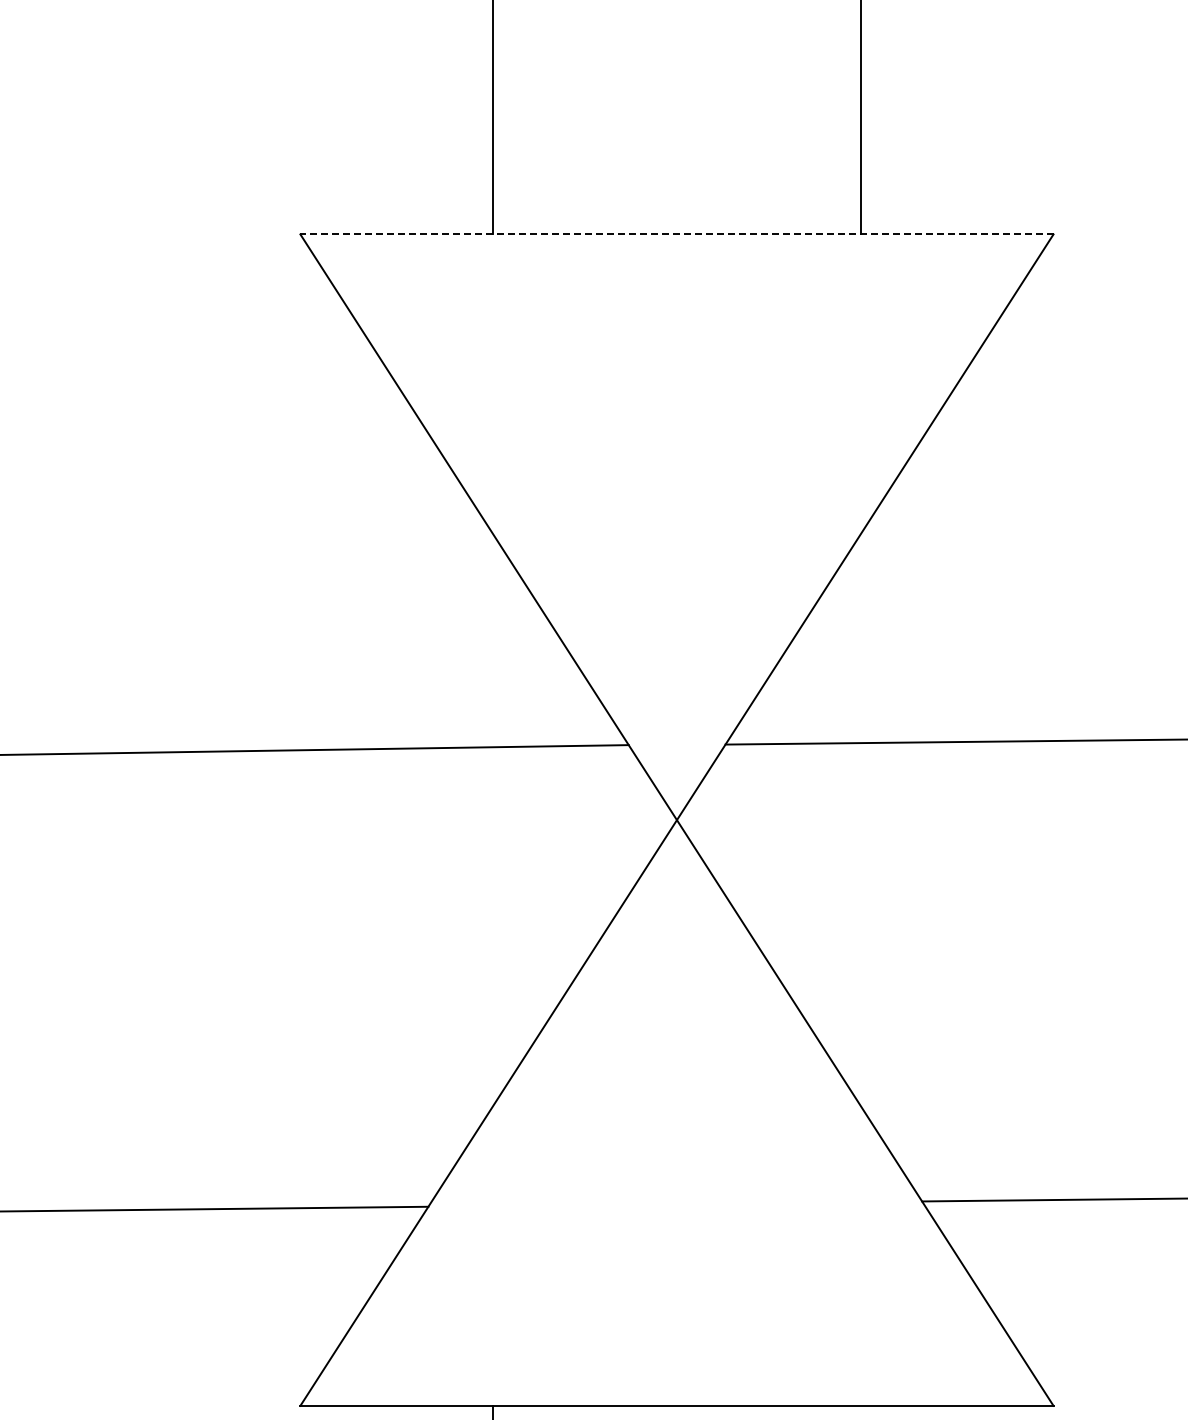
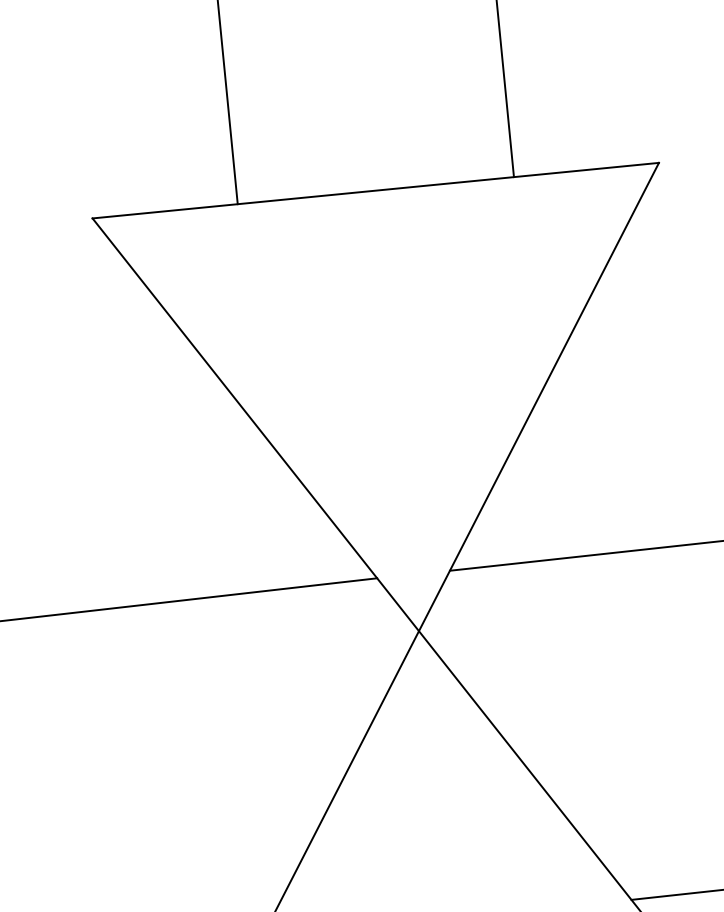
line: (676, 234) -> (375, 190), dashed -> solid

